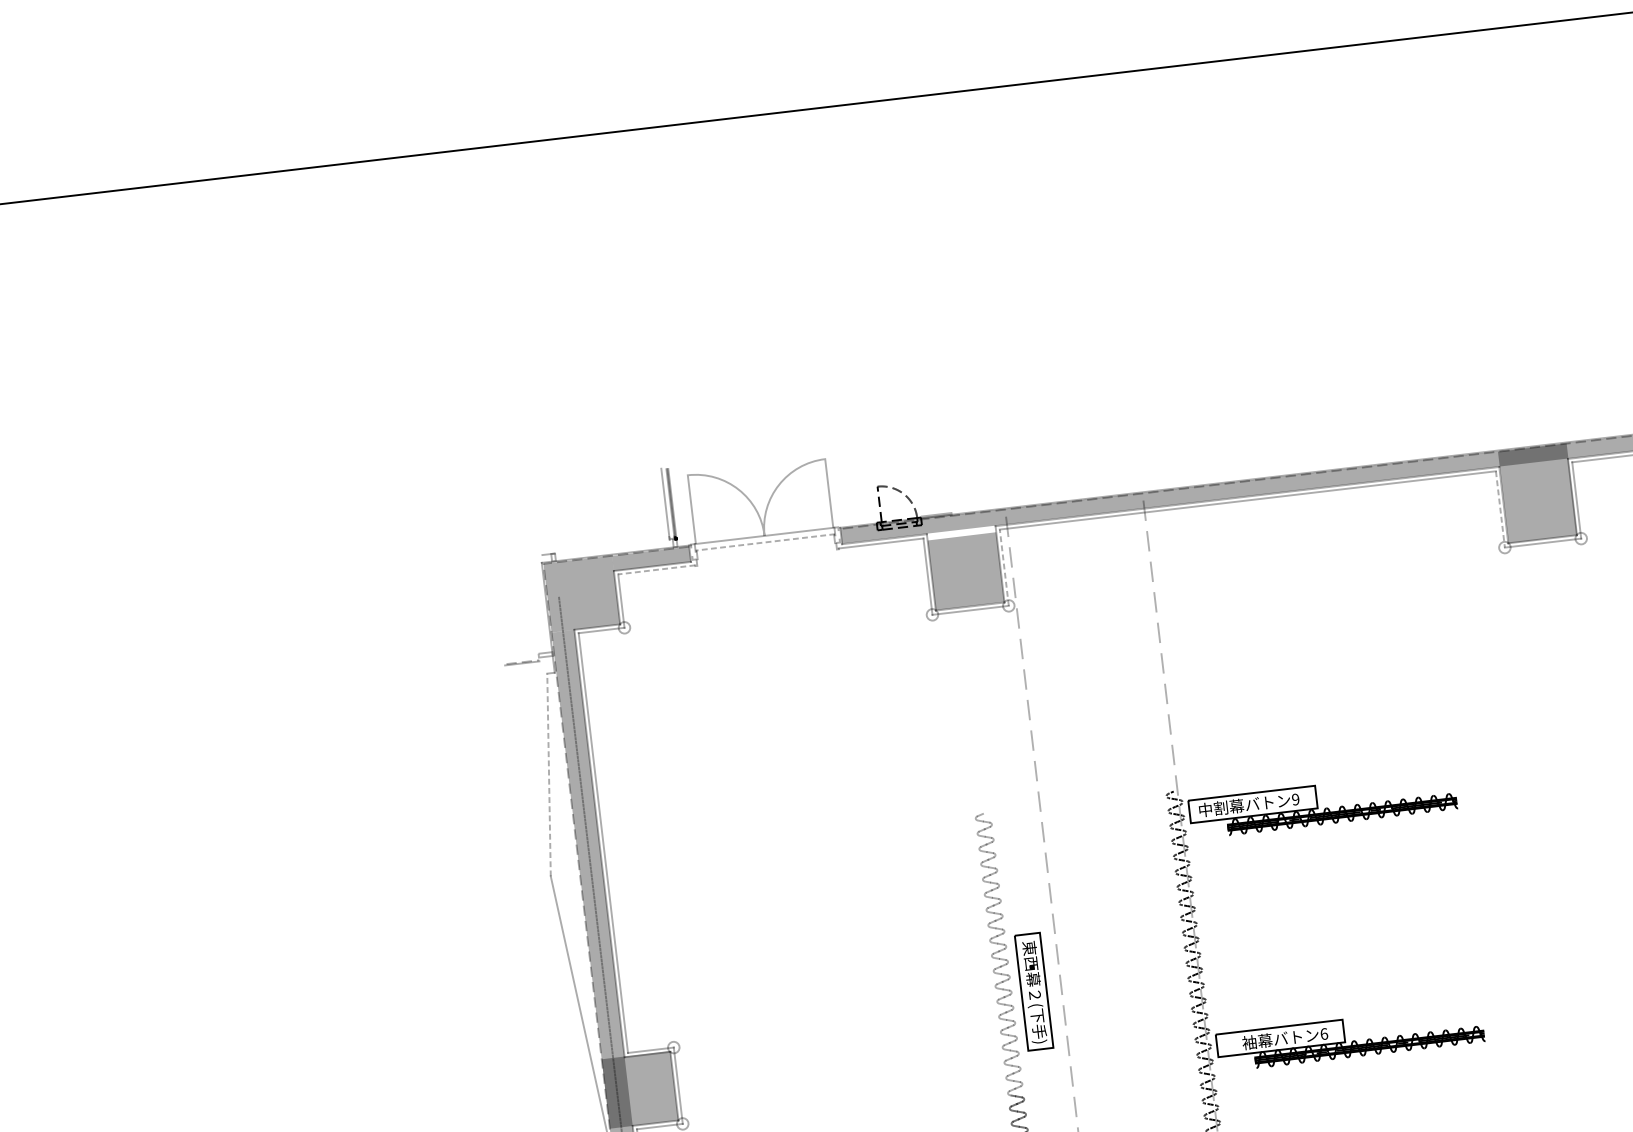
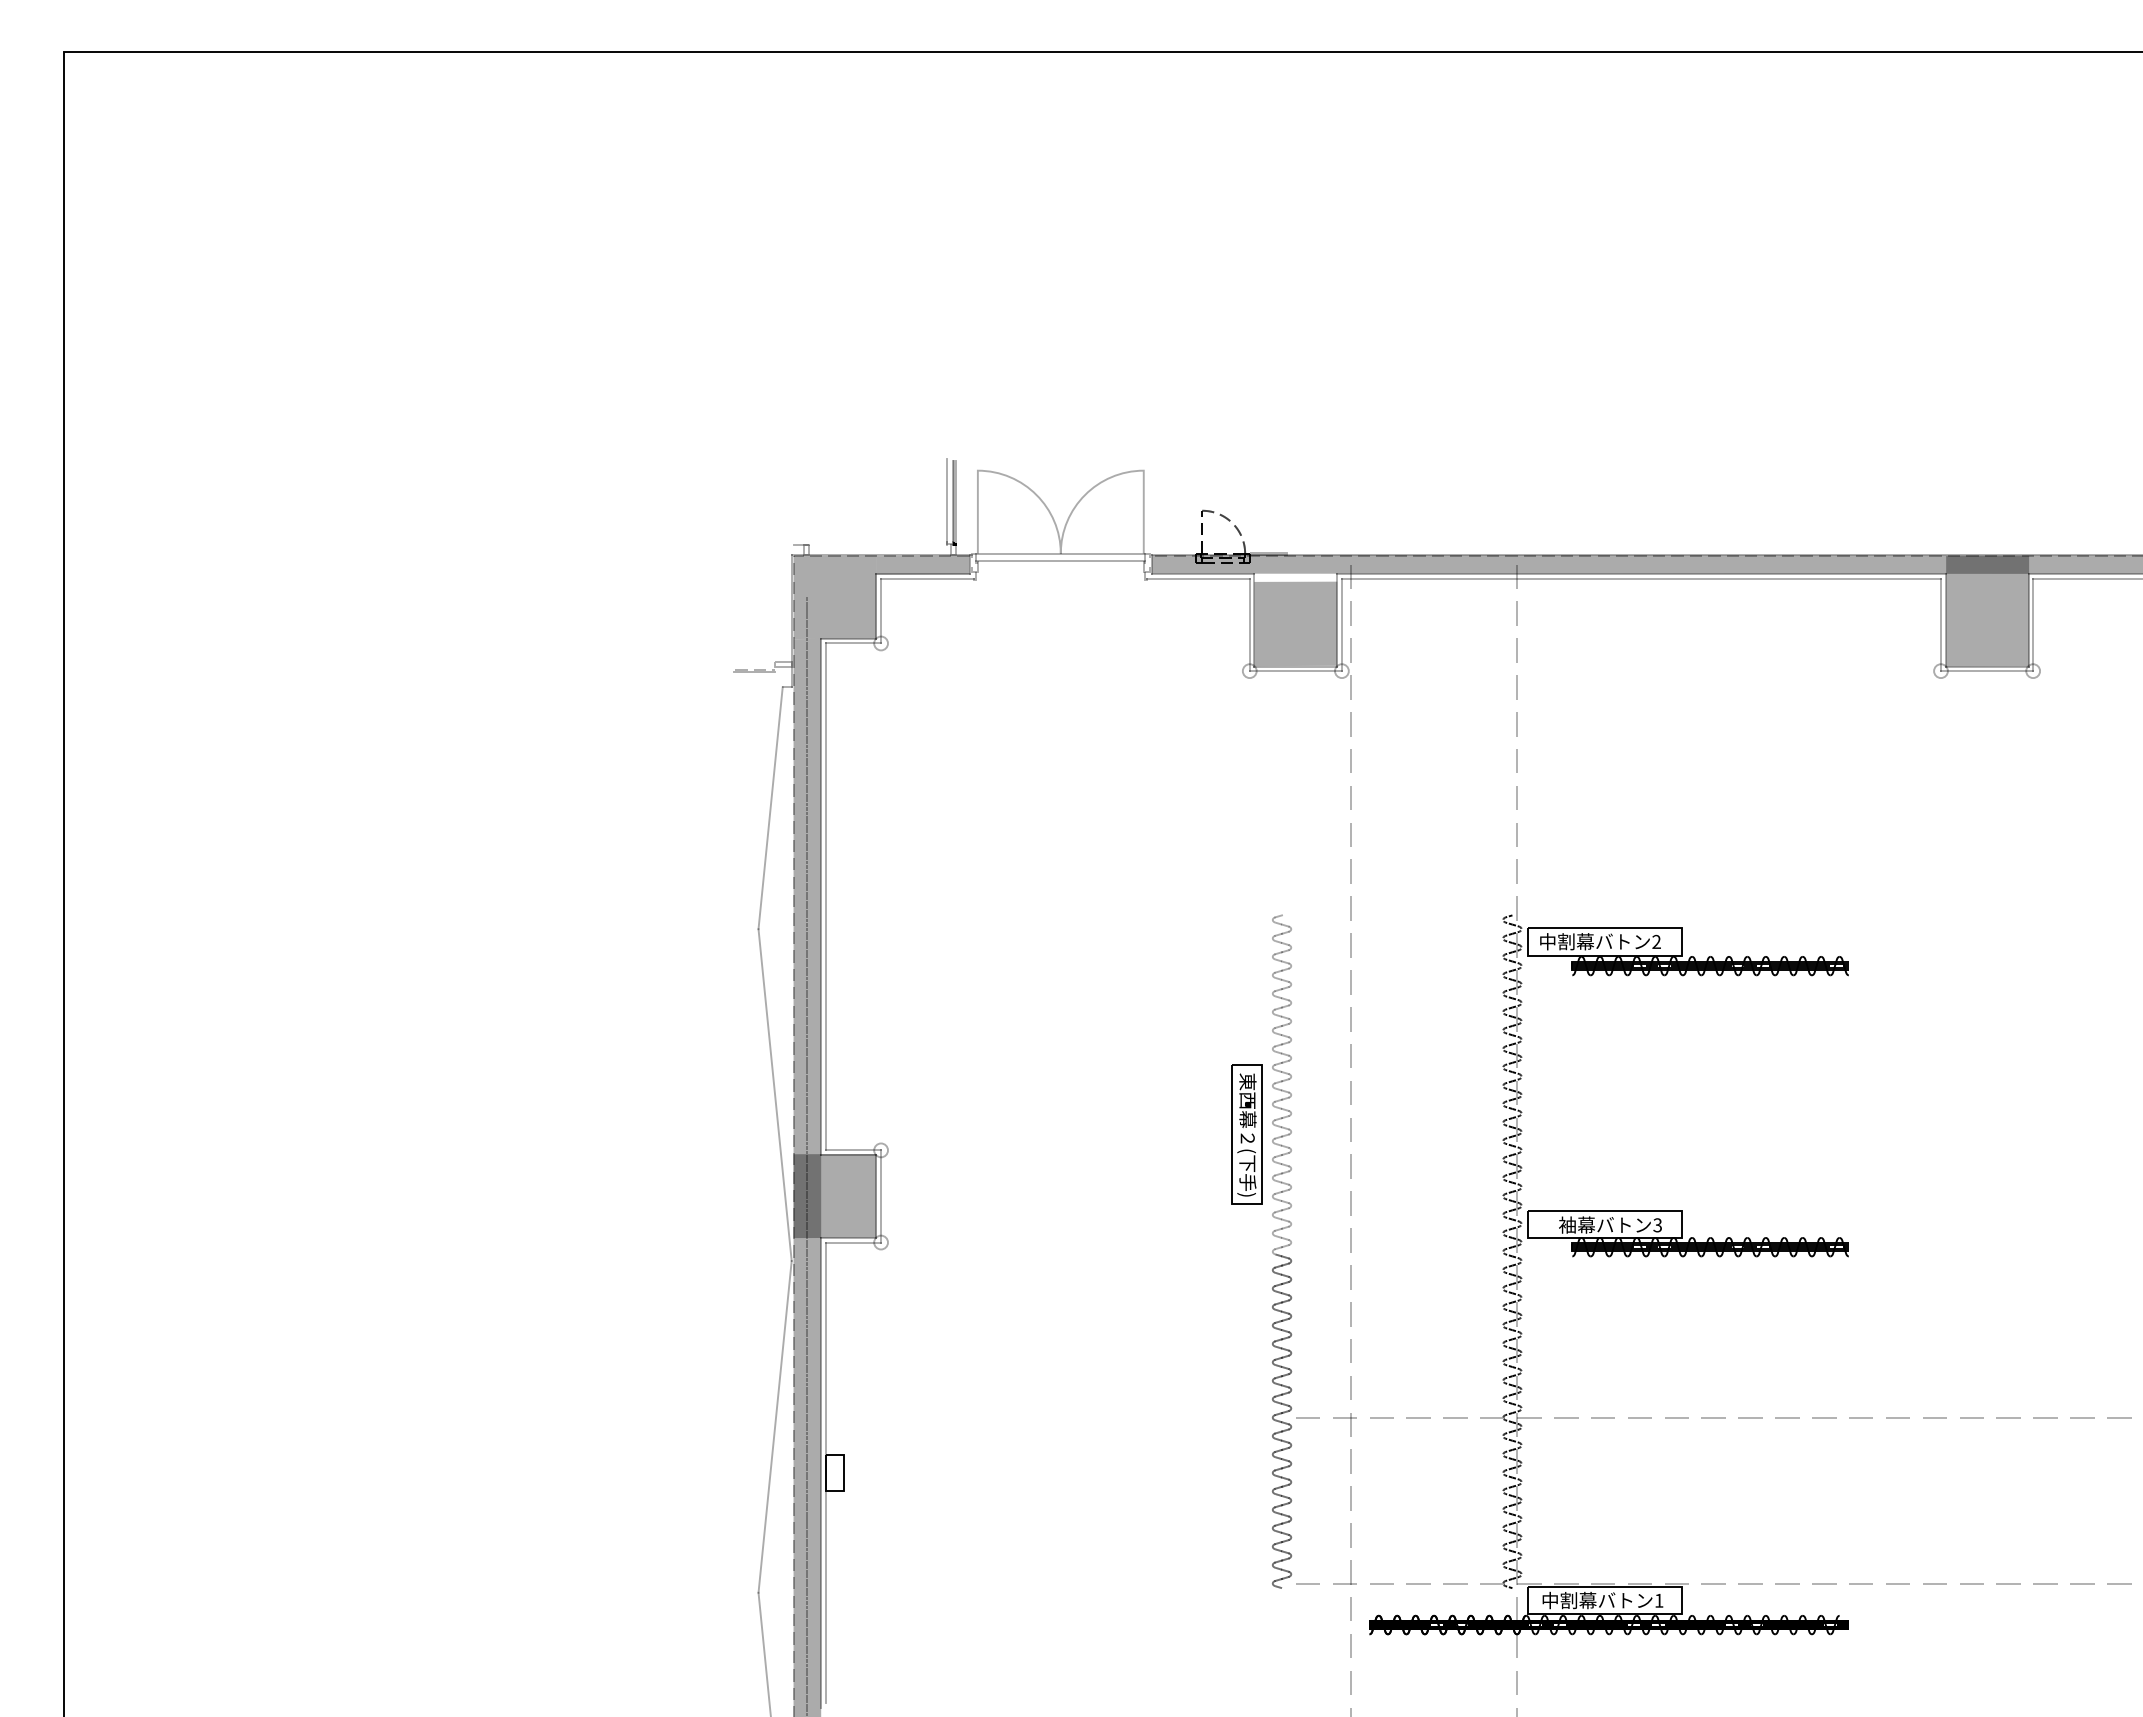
line: (1500, 509) -> (1940, 625), dashed -> solid
line: (765, 542) -> (1060, 561), dashed -> solid
line: (1003, 567) -> (1341, 624), dashed -> solid
line: (656, 569) -> (927, 578), dashed -> solid
line: (548, 775) -> (770, 808), dashed -> solid
text: (1295, 799) -> (1656, 942), 9 -> 2
part: (1033, 991) -> (1246, 1134), moved
text: (1324, 1034) -> (1657, 1225), 6 -> 3

